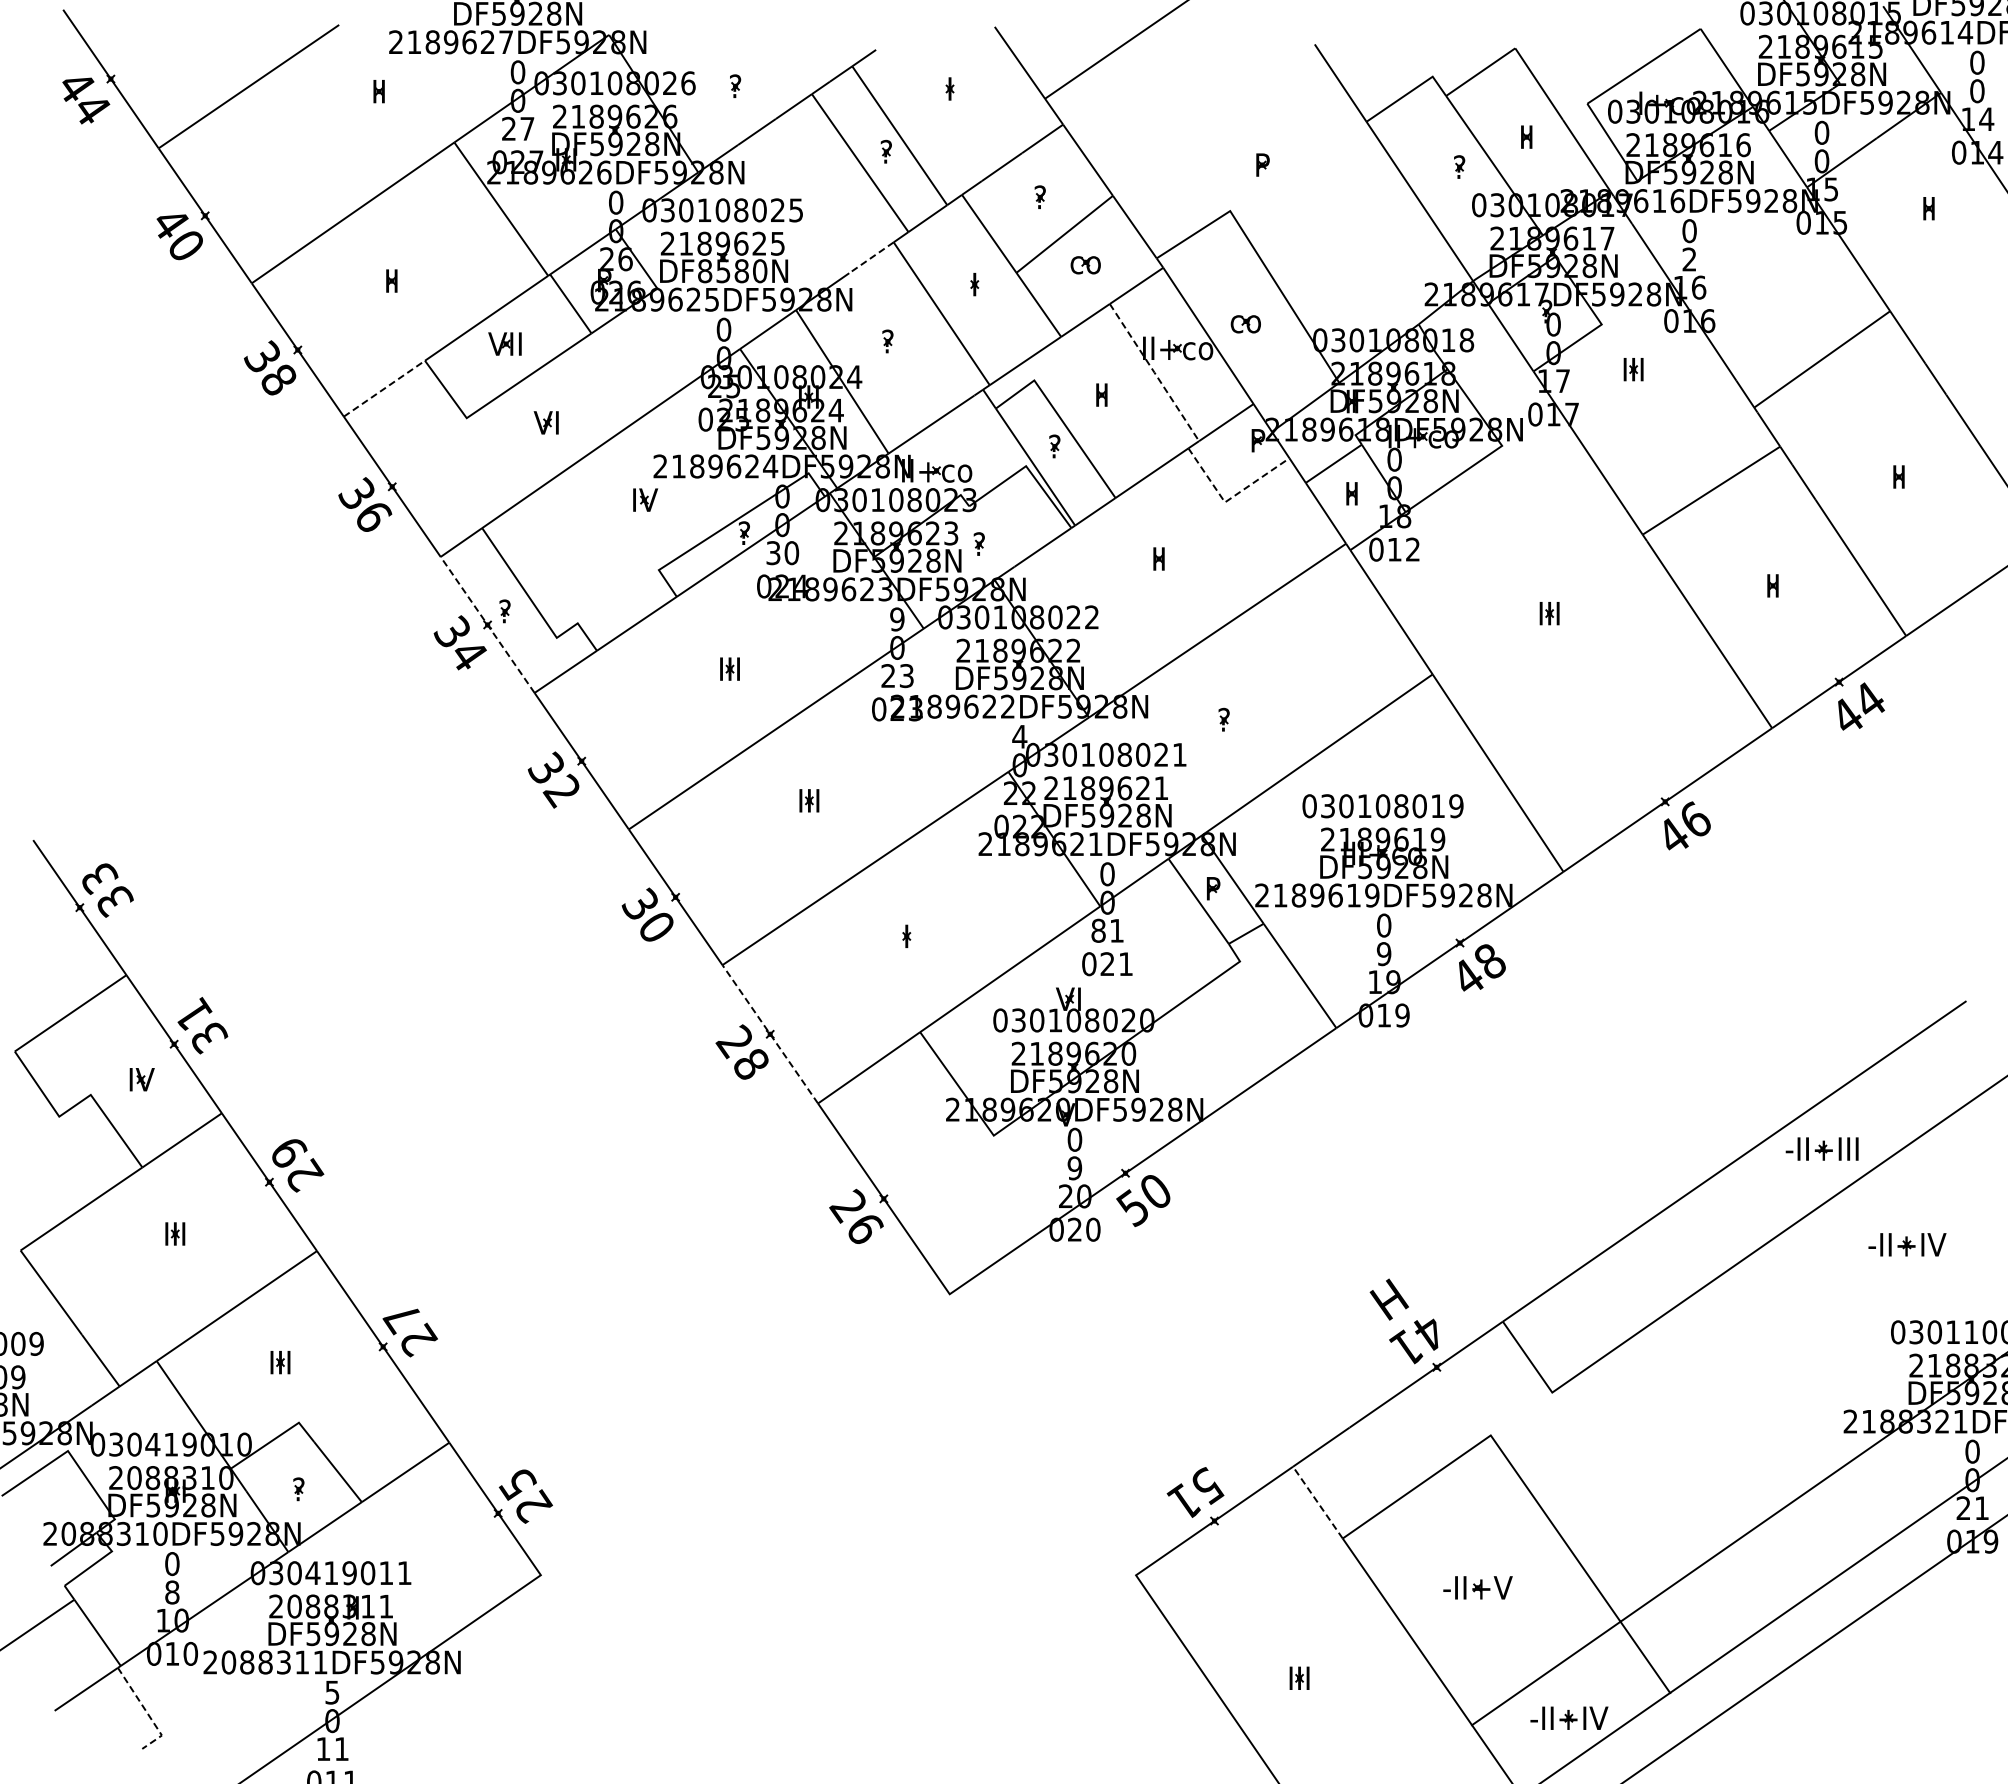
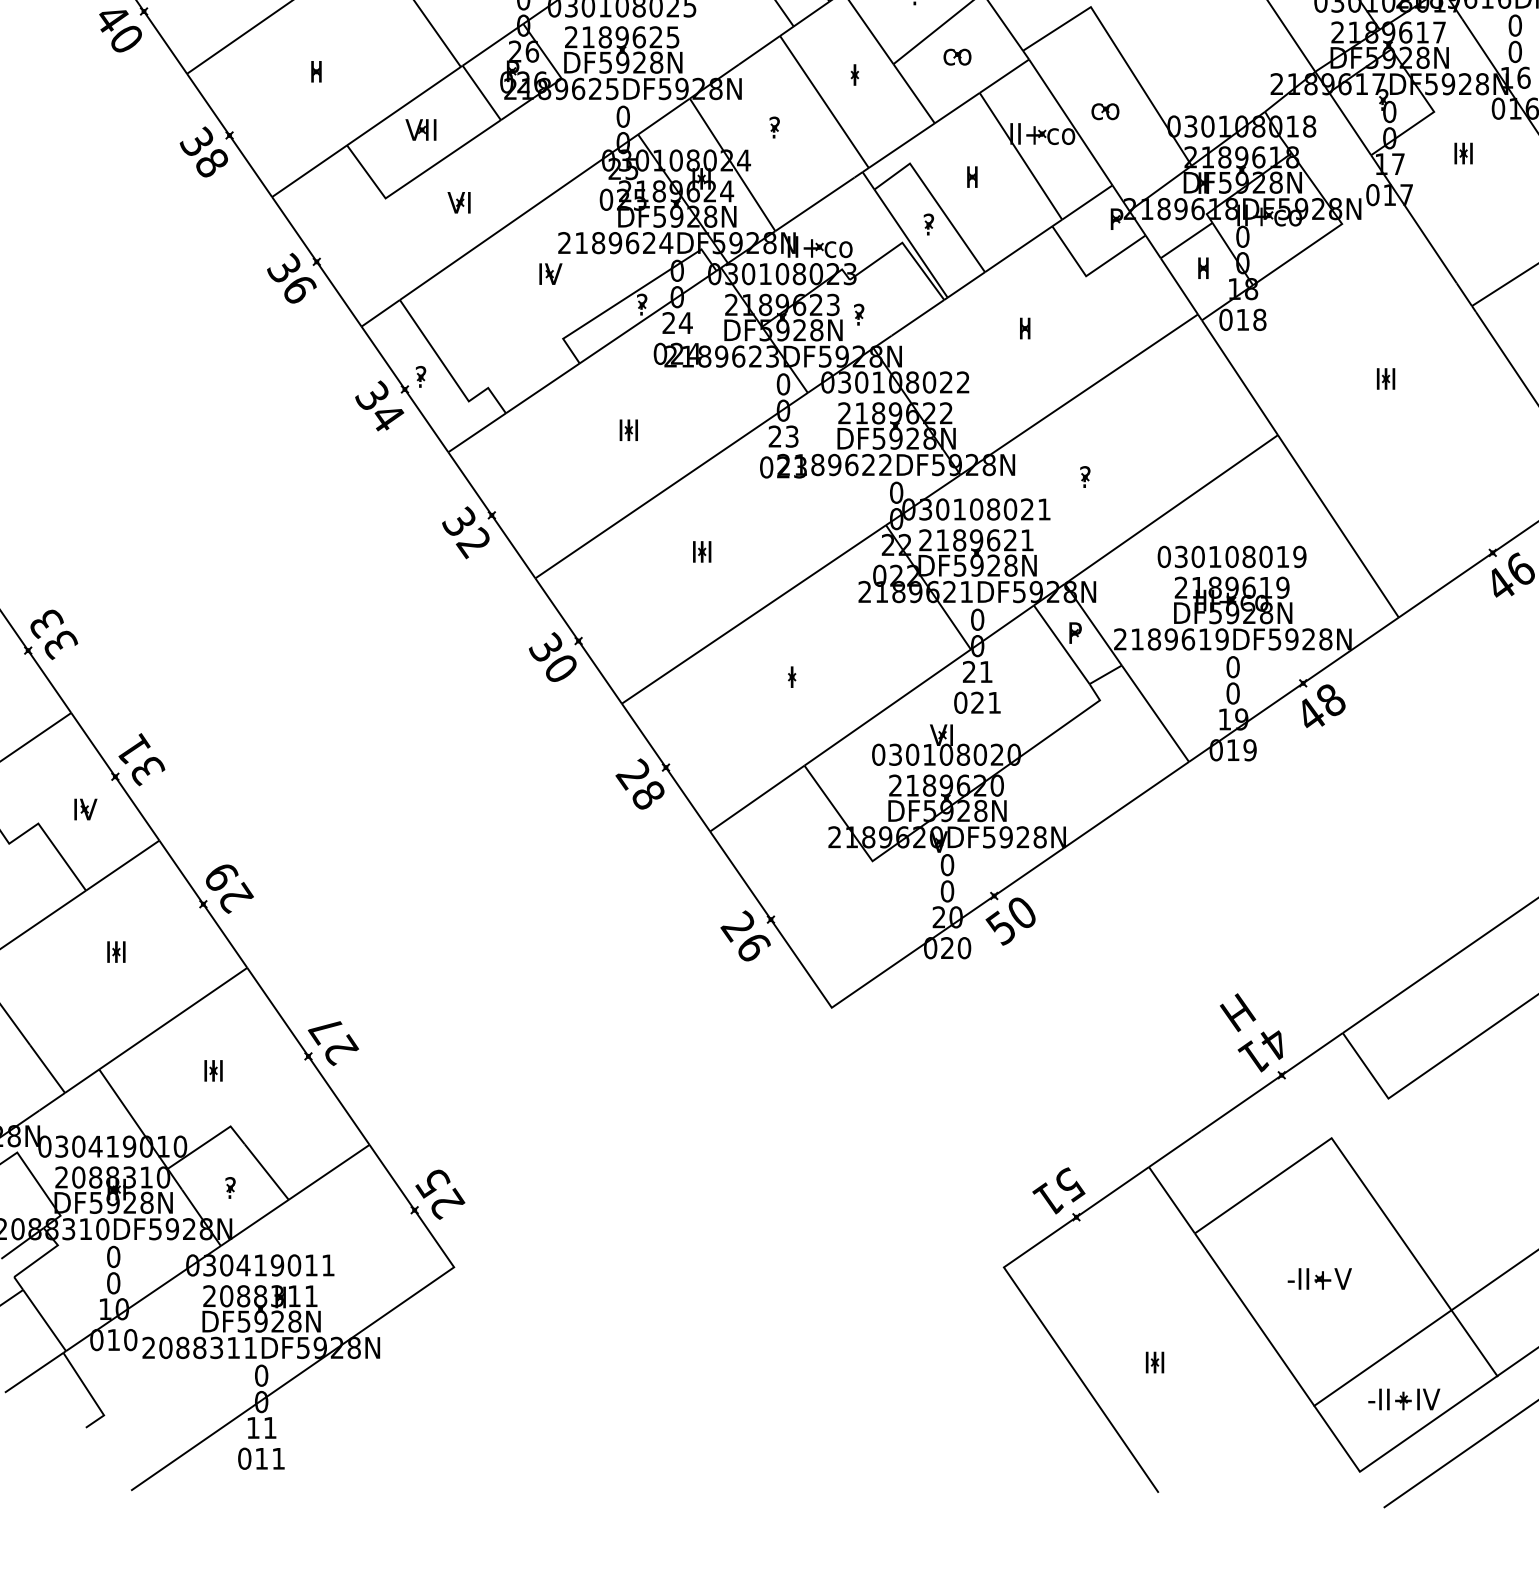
line: (871, 258) -> (759, 50), dashed -> solid
text: (1689, 259) -> (1515, 51), 2 -> 0
text: (732, 271) -> (631, 62), DF8580N -> DF5928N
line: (1154, 372) -> (1020, 156), dashed -> solid
line: (384, 388) -> (309, 171), dashed -> solid
line: (1229, 499) -> (1090, 273), dashed -> solid
text: (1413, 549) -> (1260, 319), 012 -> 018
text: (782, 553) -> (677, 323), 30 -> 24
text: (897, 619) -> (783, 384), 9 -> 0
line: (487, 624) -> (404, 389), dashed -> solid
text: (1019, 736) -> (896, 492), 4 -> 0
text: (1098, 930) -> (969, 671), 81 -> 21
text: (1383, 954) -> (1232, 693), 9 -> 0
line: (769, 1033) -> (665, 766), dashed -> solid
text: (1074, 1168) -> (947, 891), 9 -> 0
line: (1317, 1502) -> (1171, 1200), dashed -> solid
text: (172, 1592) -> (113, 1283), 8 -> 0
text: (332, 1692) -> (261, 1375), 5 -> 0
line: (146, 1712) -> (89, 1394), dashed -> solid

